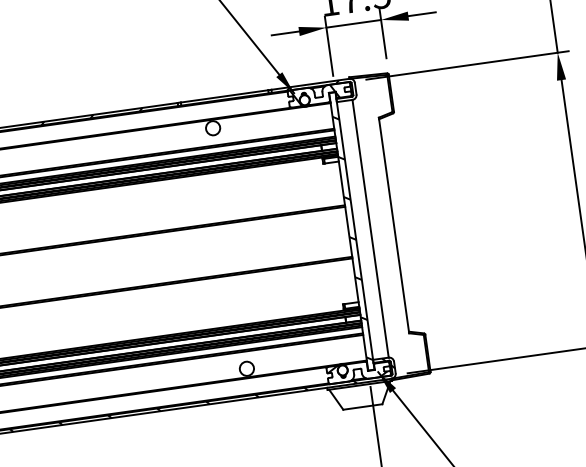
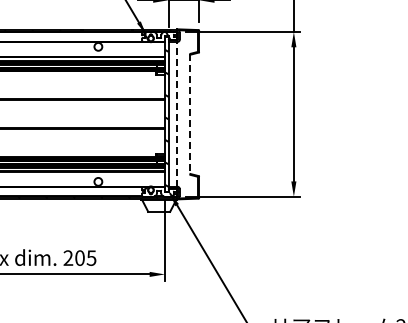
line: (394, 225) -> (190, 114), solid -> dashed
line: (370, 227) -> (177, 113), solid -> dashed

